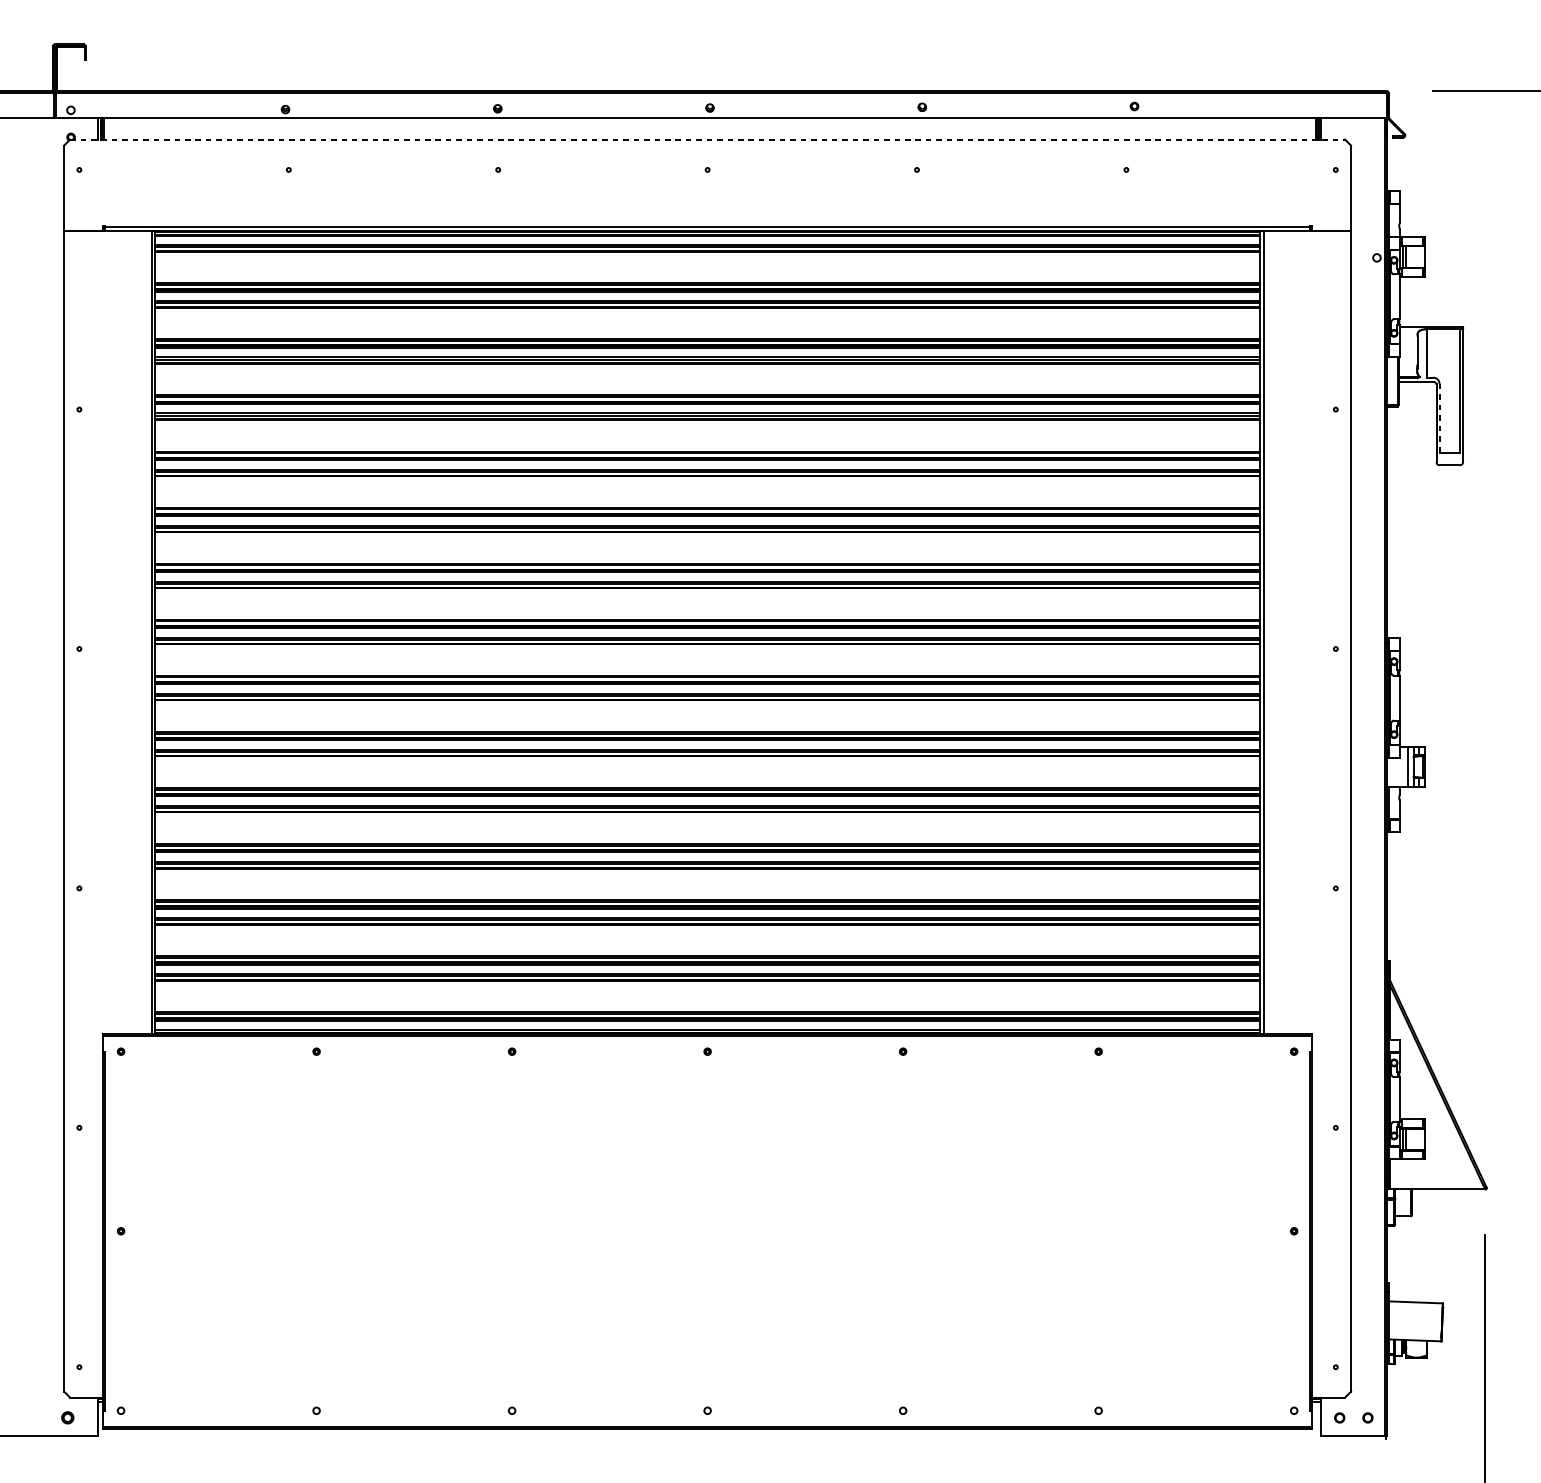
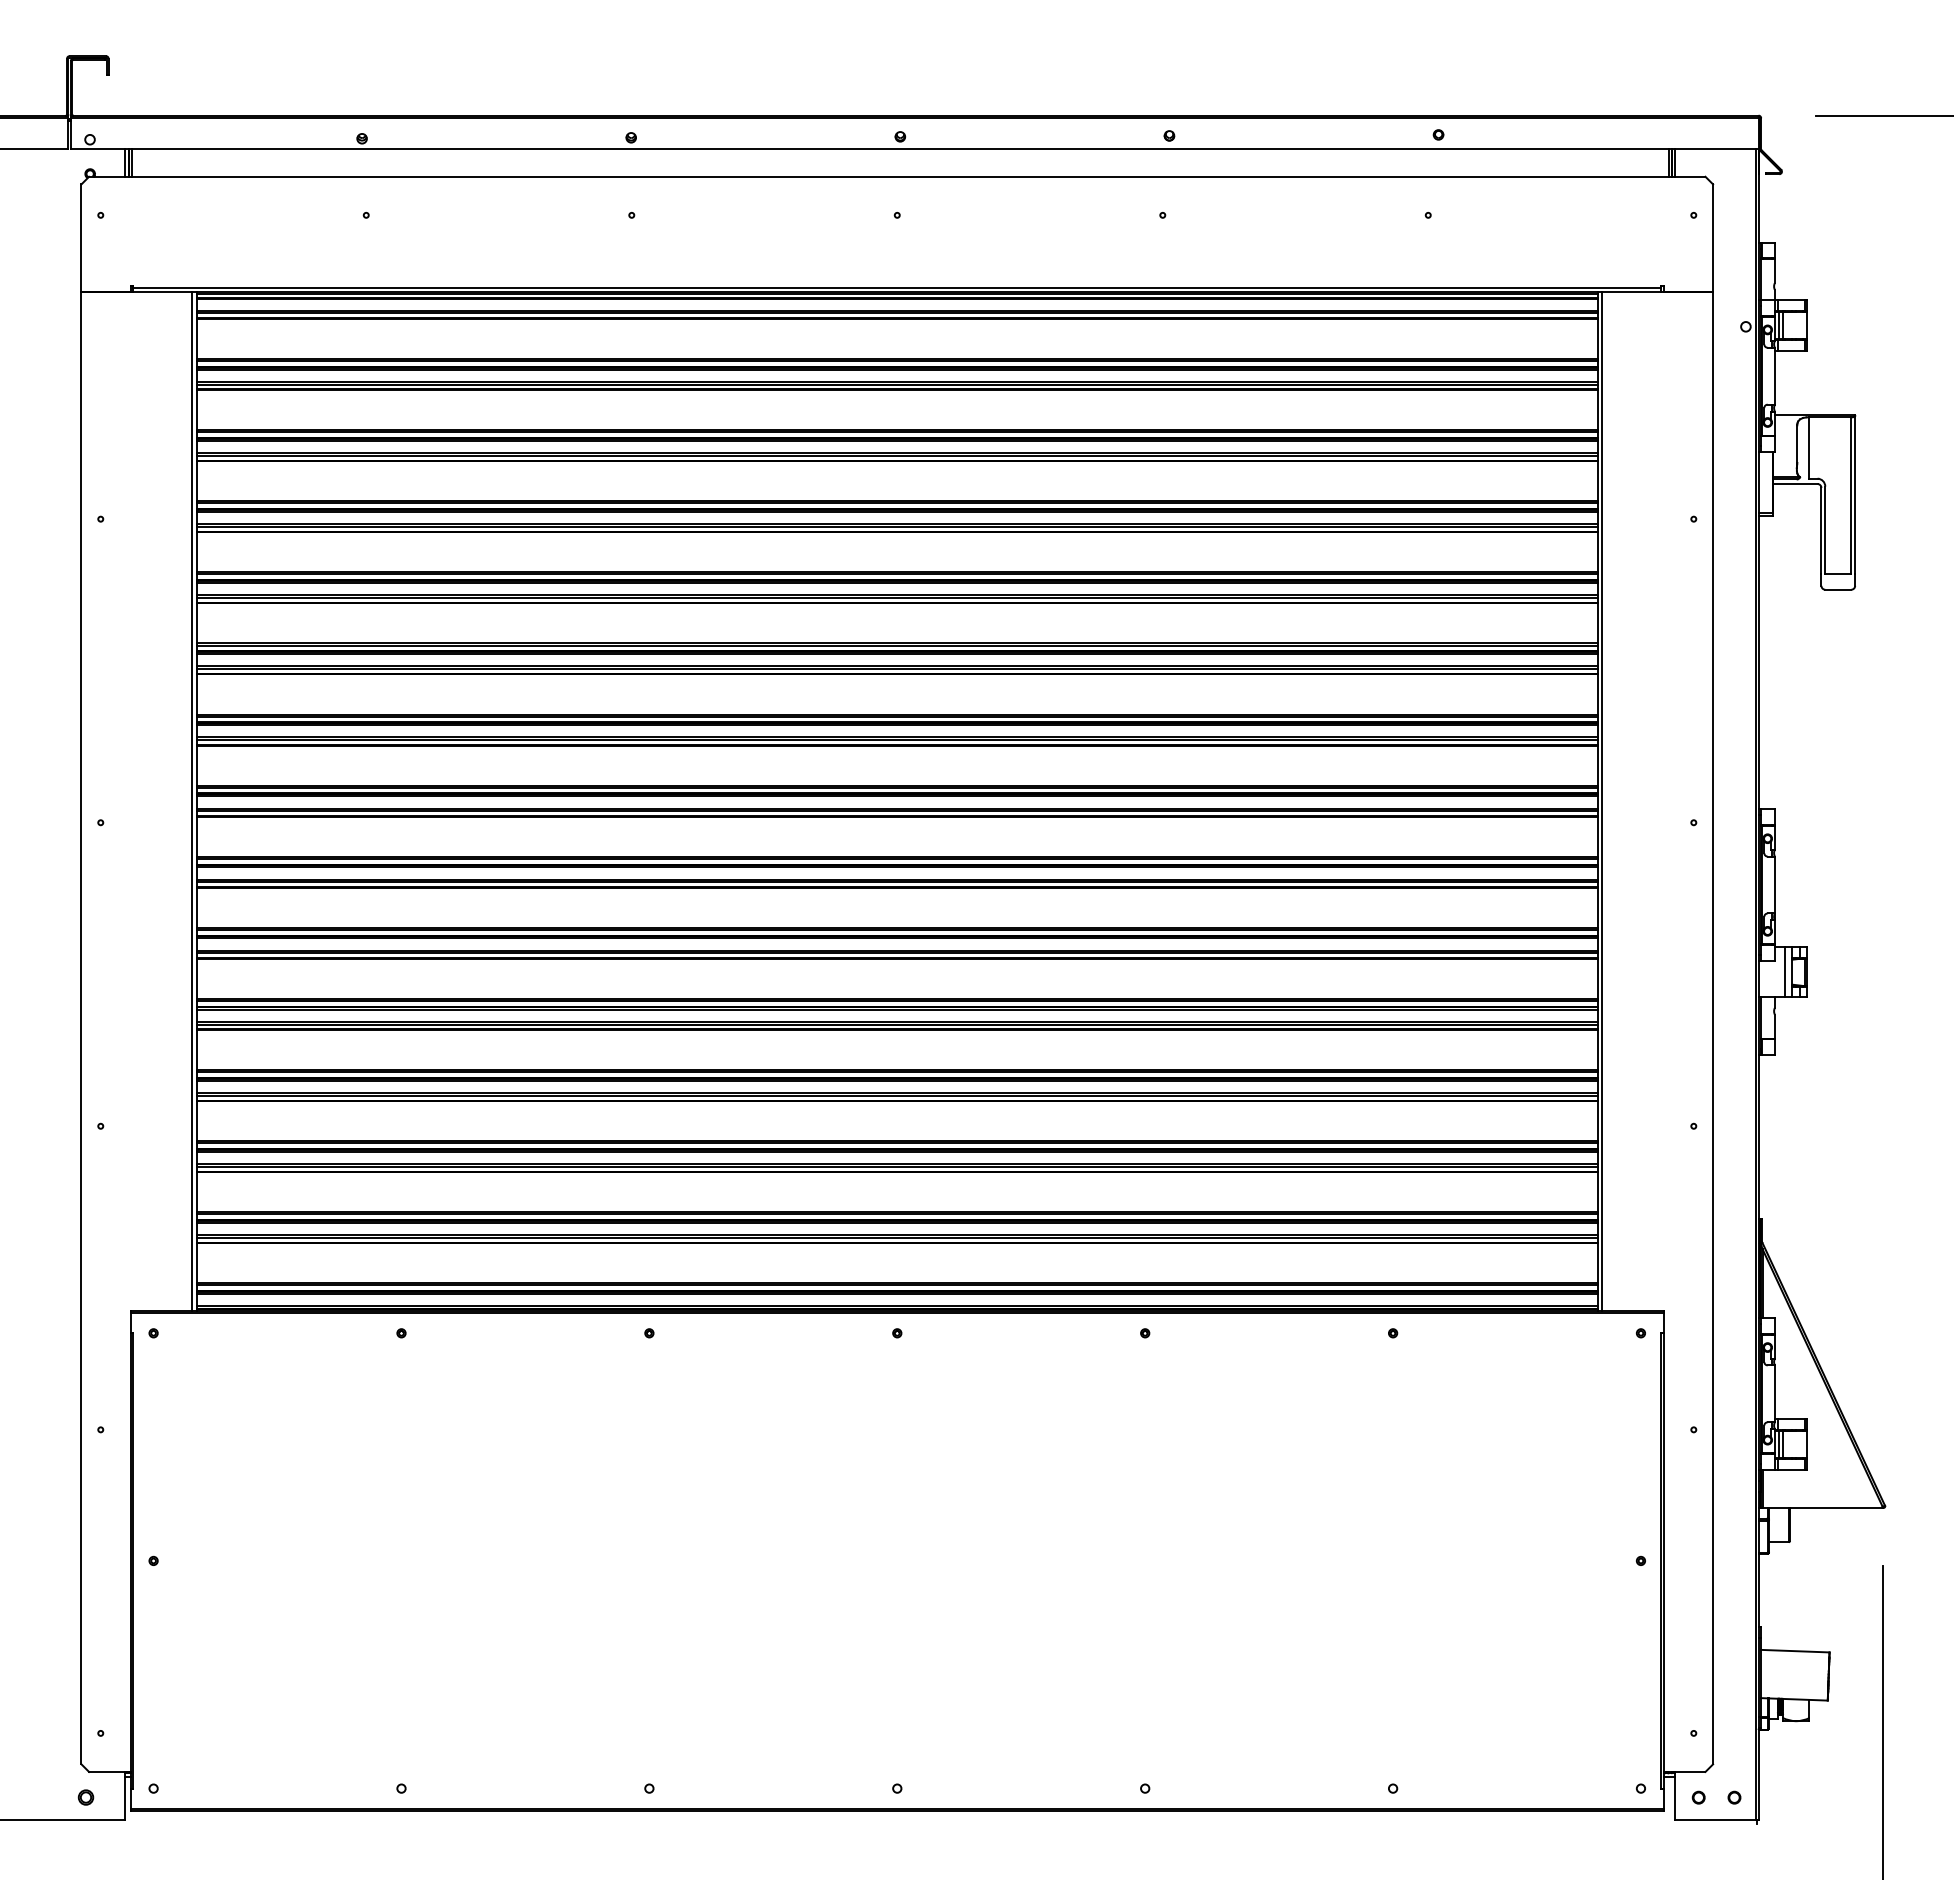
line: (707, 139) -> (897, 176), dashed -> solid
line: (1439, 418) -> (1825, 530), dashed -> solid

